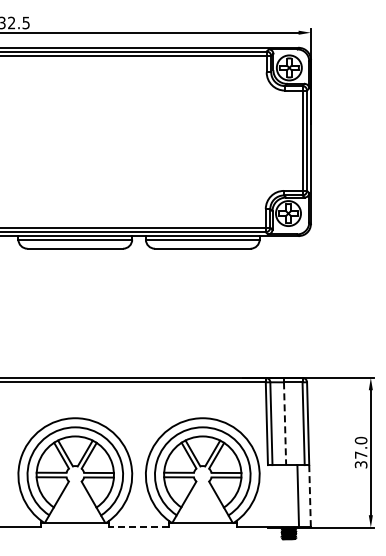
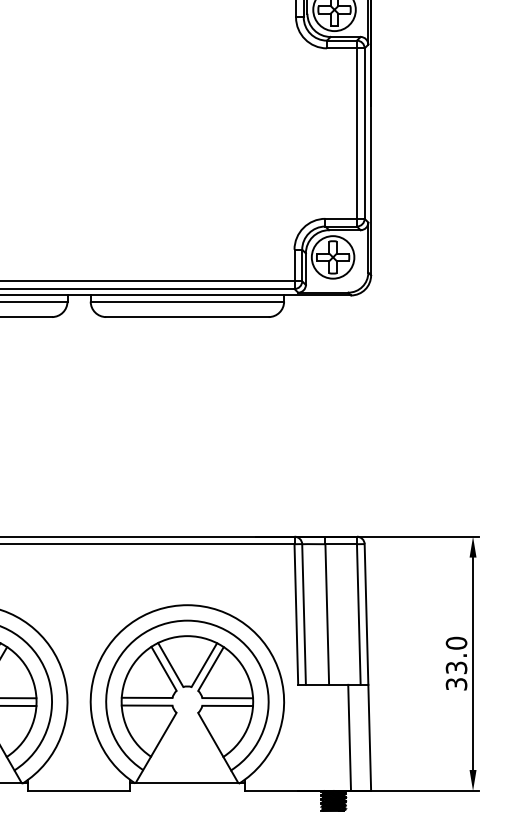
line: (285, 424) -> (328, 615), dashed -> solid
text: (360, 454) -> (455, 666), 37.0 -> 33.0
line: (310, 496) -> (370, 738), dashed -> solid
line: (139, 527) -> (79, 790), dashed -> solid

